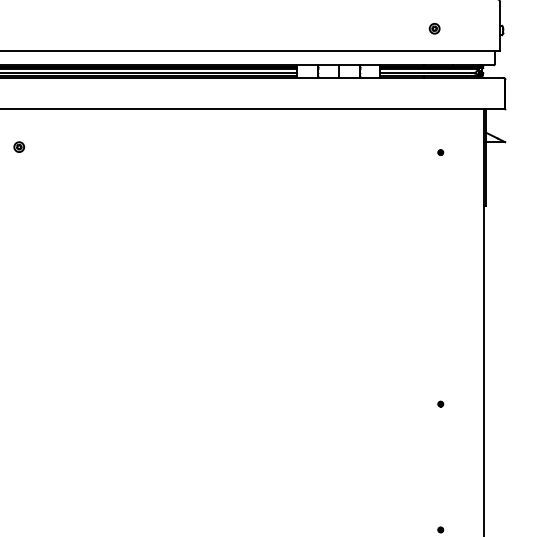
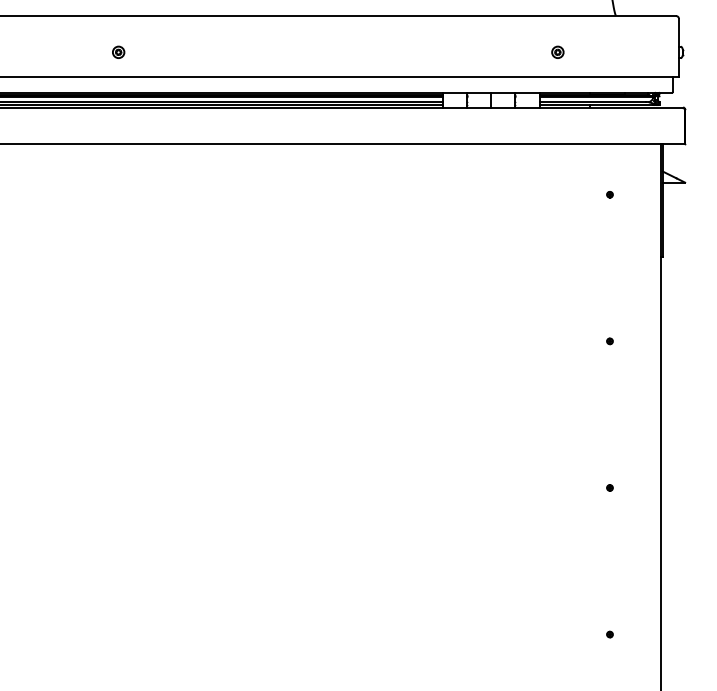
part: (434, 28) -> (557, 51), moved
part: (19, 146) -> (118, 51), moved
part: (440, 278) -> (609, 341), added

